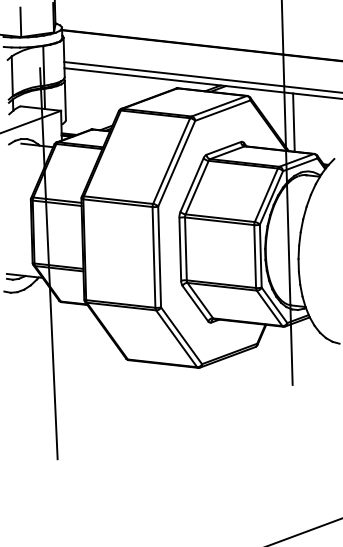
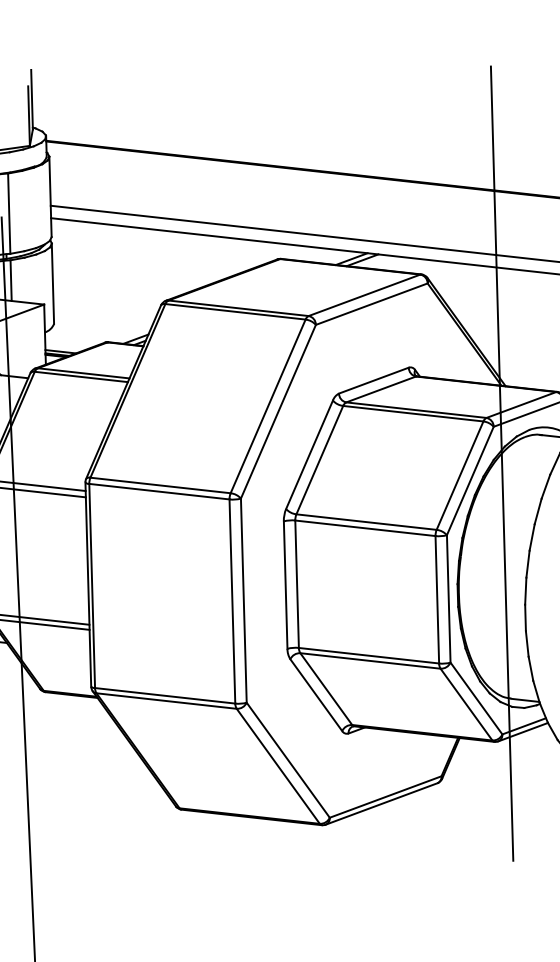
line: (293, 122) -> (514, 328), removed

